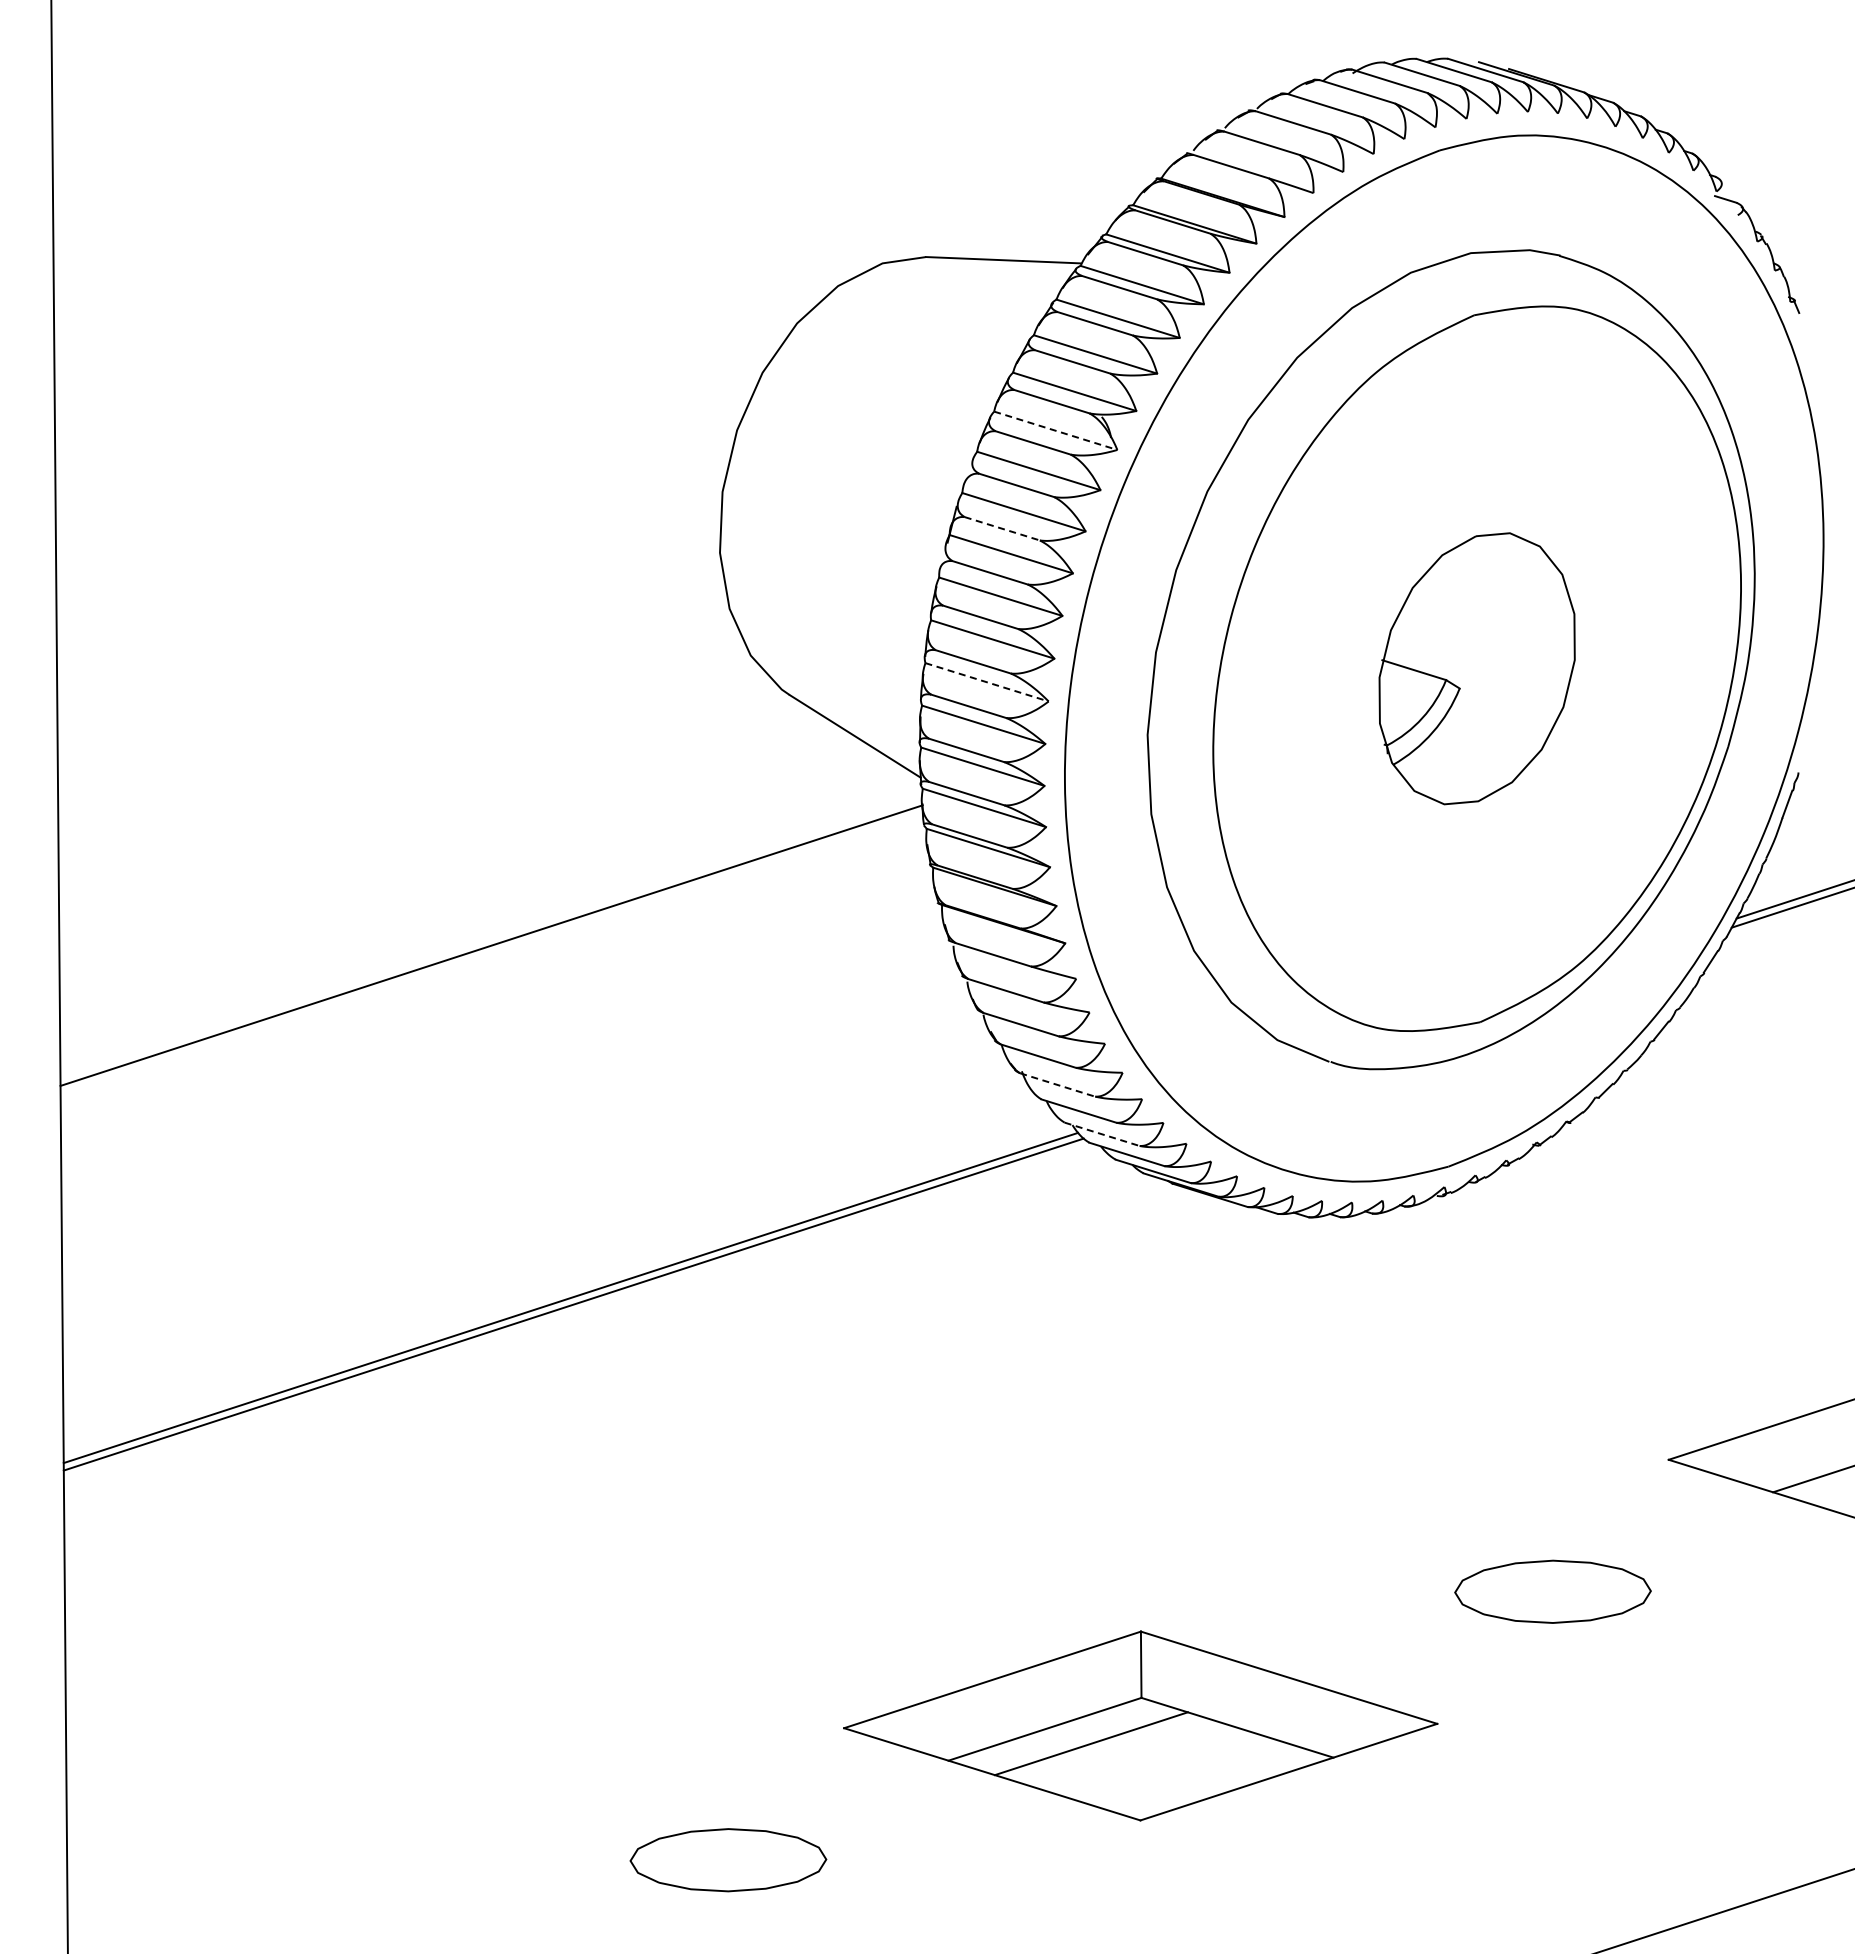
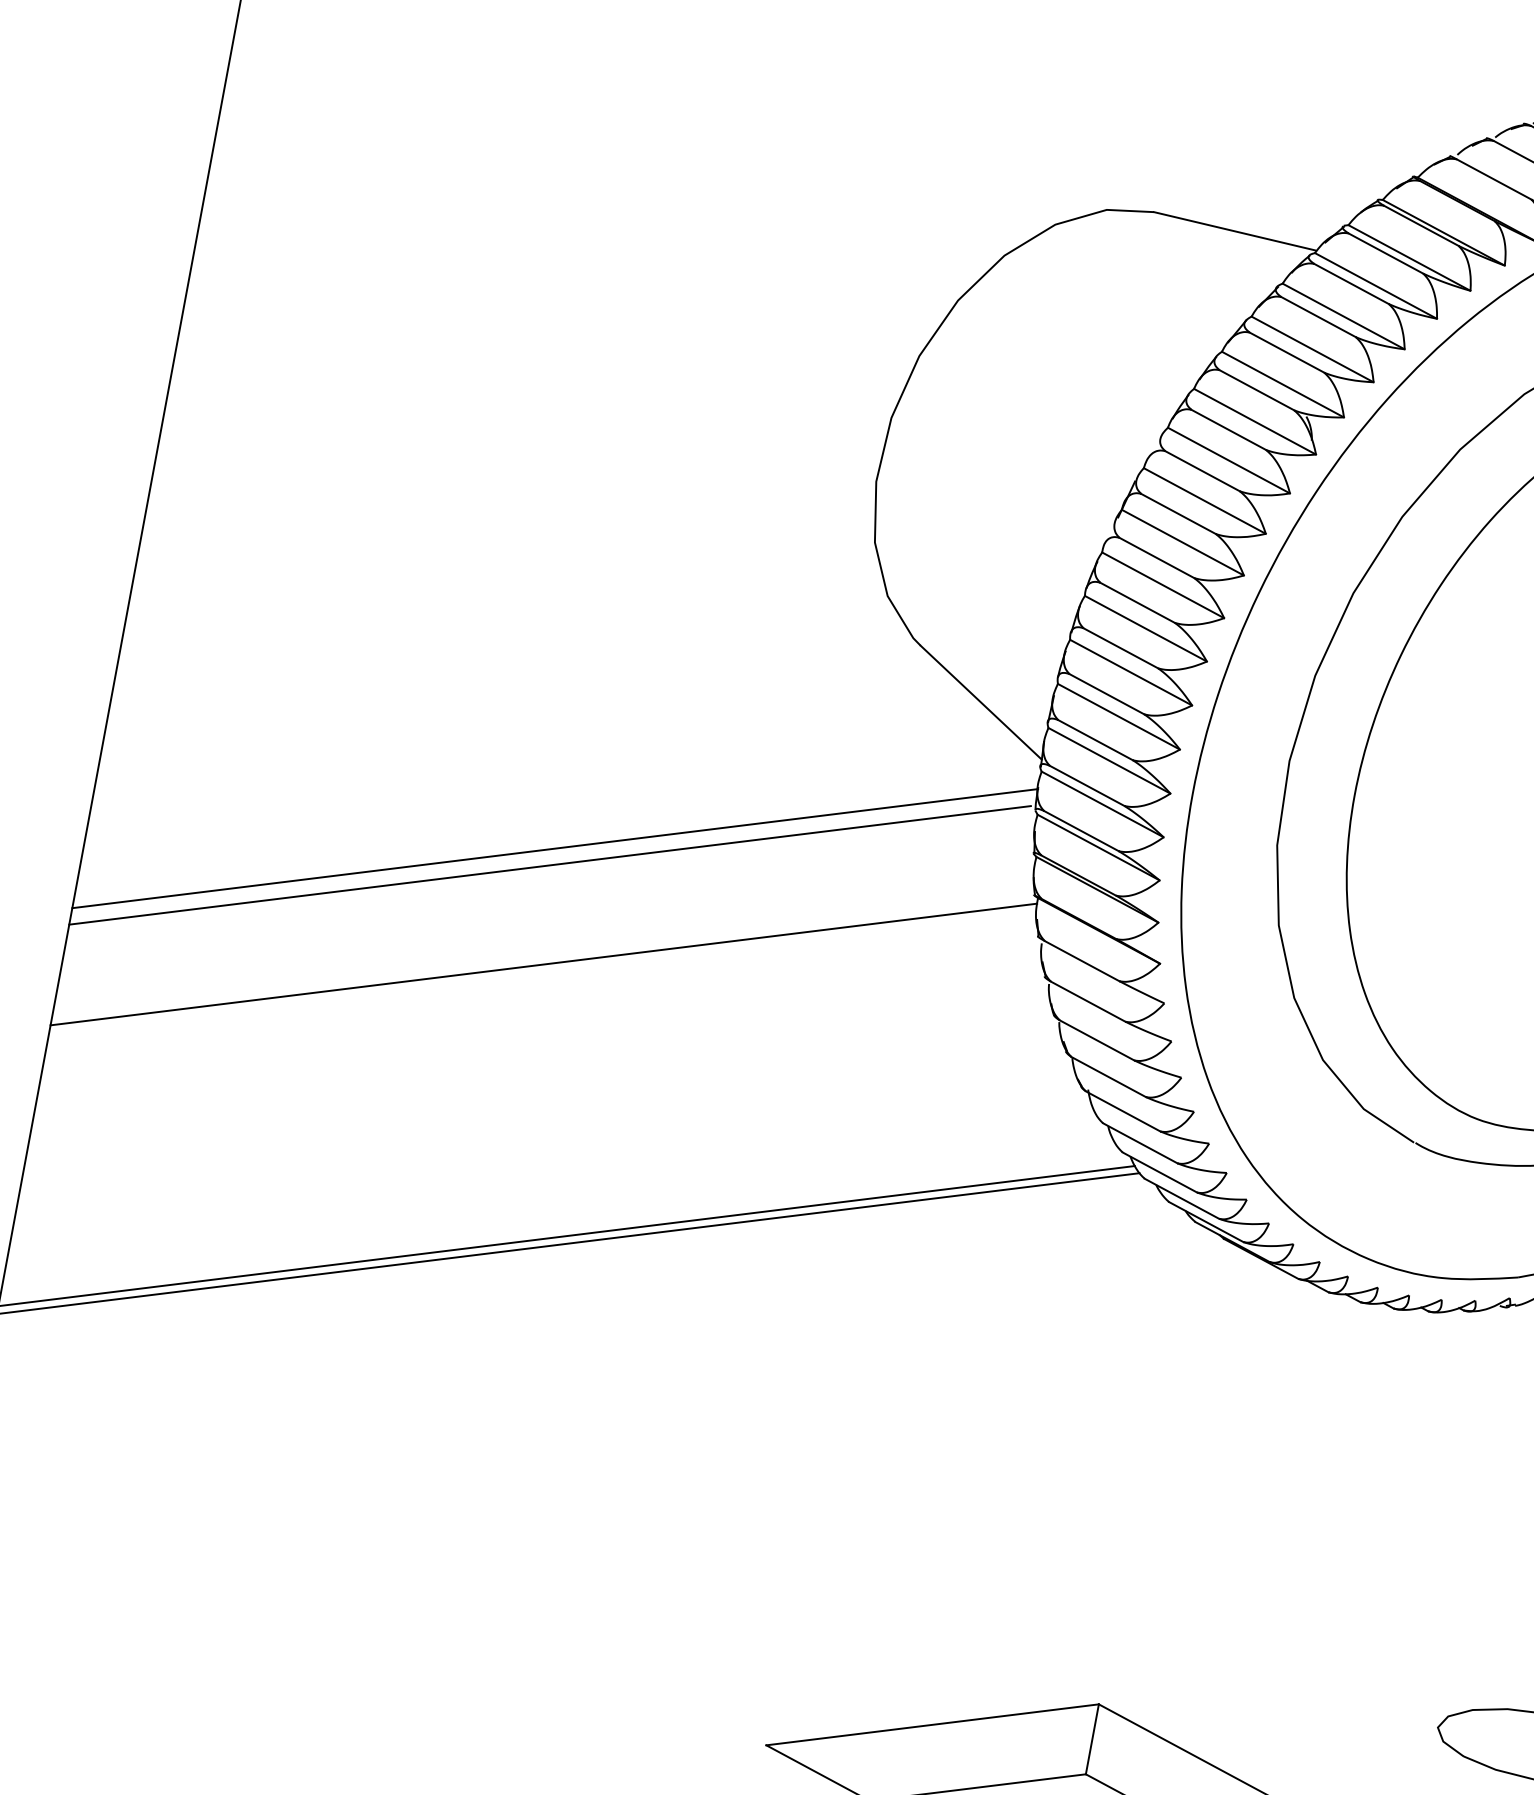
line: (1055, 430) -> (1254, 421), dashed -> solid
line: (1002, 528) -> (1178, 513), dashed -> solid
line: (987, 682) -> (1131, 672), dashed -> solid
line: (489, 961) -> (549, 864), added
line: (501, 1053) -> (543, 964), added
line: (1058, 1085) -> (1123, 1112), dashed -> solid
line: (1102, 1134) -> (1160, 1172), dashed -> solid

